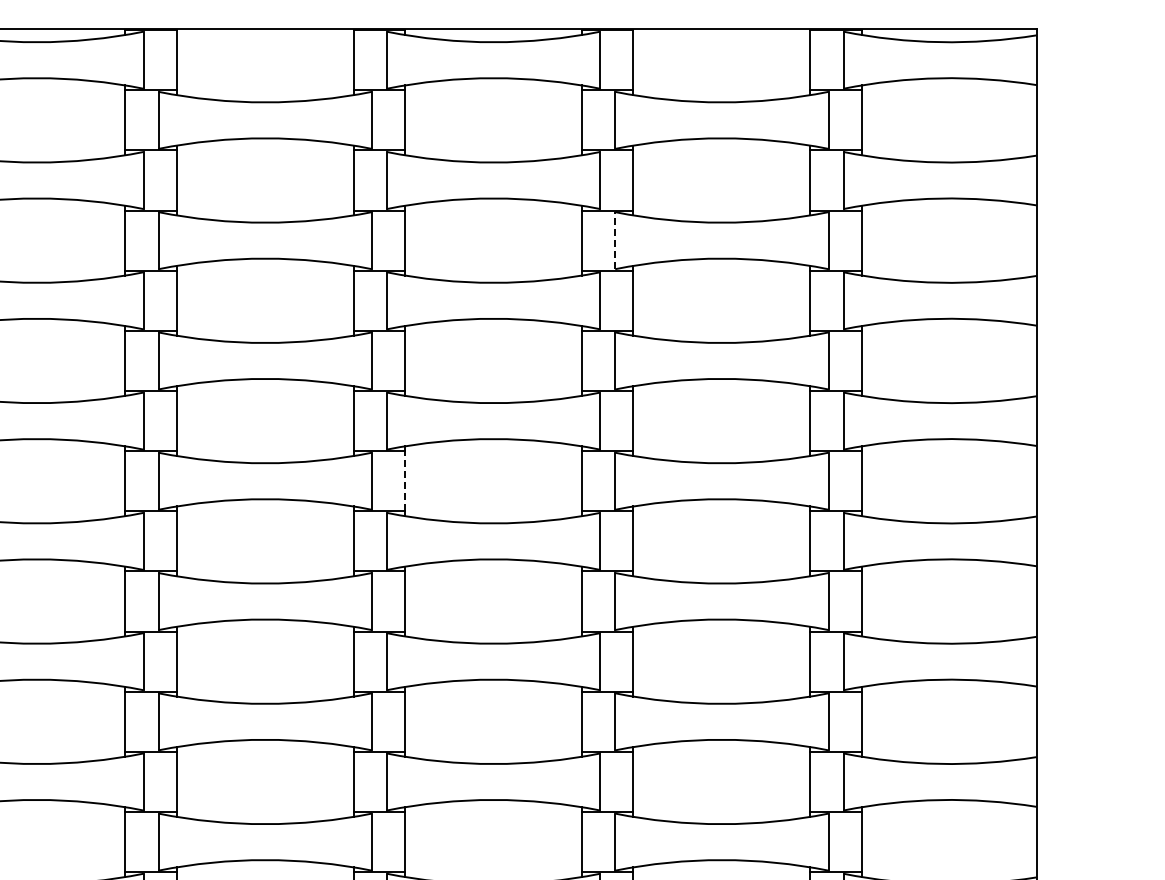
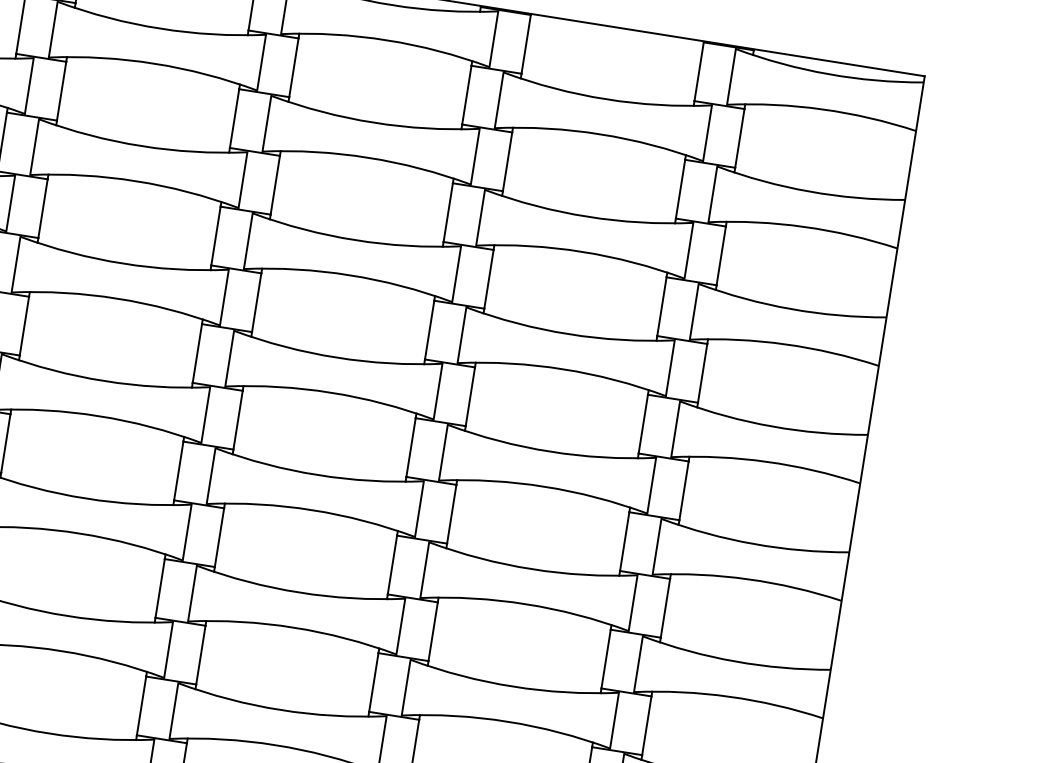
line: (615, 240) -> (480, 217), dashed -> solid
line: (405, 480) -> (238, 419), dashed -> solid

